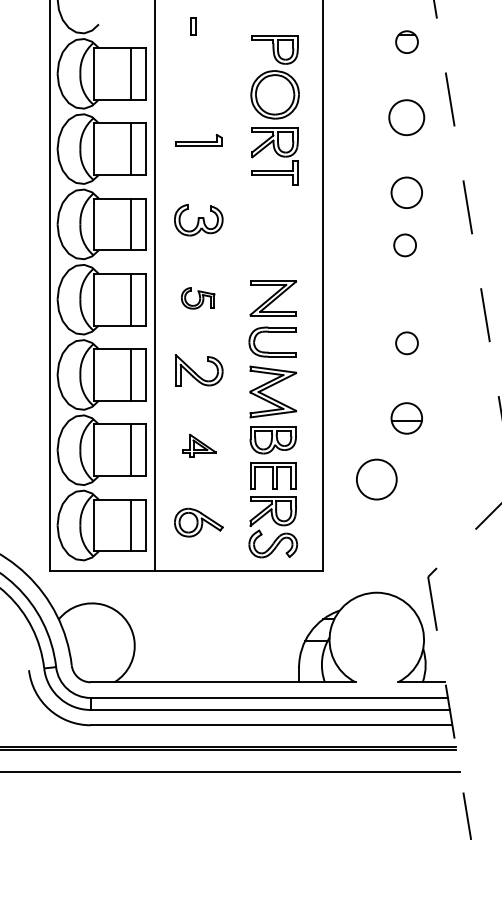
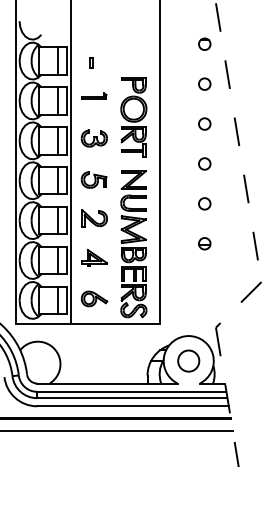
part: (193, 25) -> (91, 62), moved
part: (274, 110) -> (133, 117), moved
circle: (406, 116) -> (204, 83), size x0.62
circle: (406, 191) -> (204, 123), size x0.71
circle: (404, 244) -> (204, 163), moved
part: (197, 297) -> (93, 179), size x1.43
part: (406, 418) -> (204, 243), size x0.71
part: (198, 444) -> (94, 257), size x1.43
circle: (376, 478) -> (188, 360), moved

